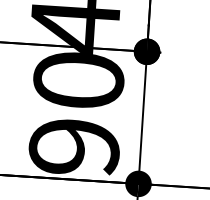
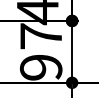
text: (77, 80) -> (40, 36), 90 -> 97

